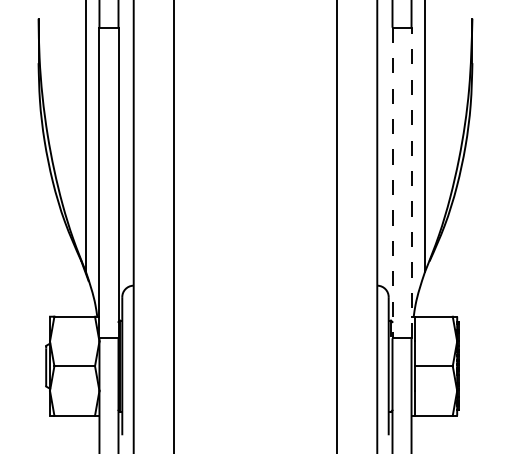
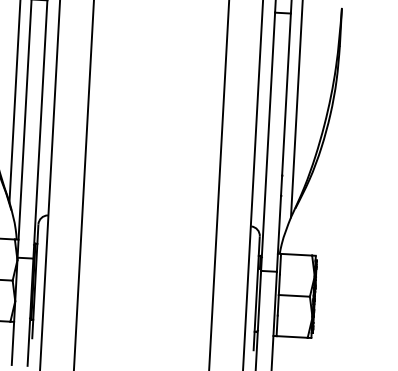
line: (411, 182) -> (283, 142), dashed -> solid
line: (392, 183) -> (268, 142), dashed -> solid

